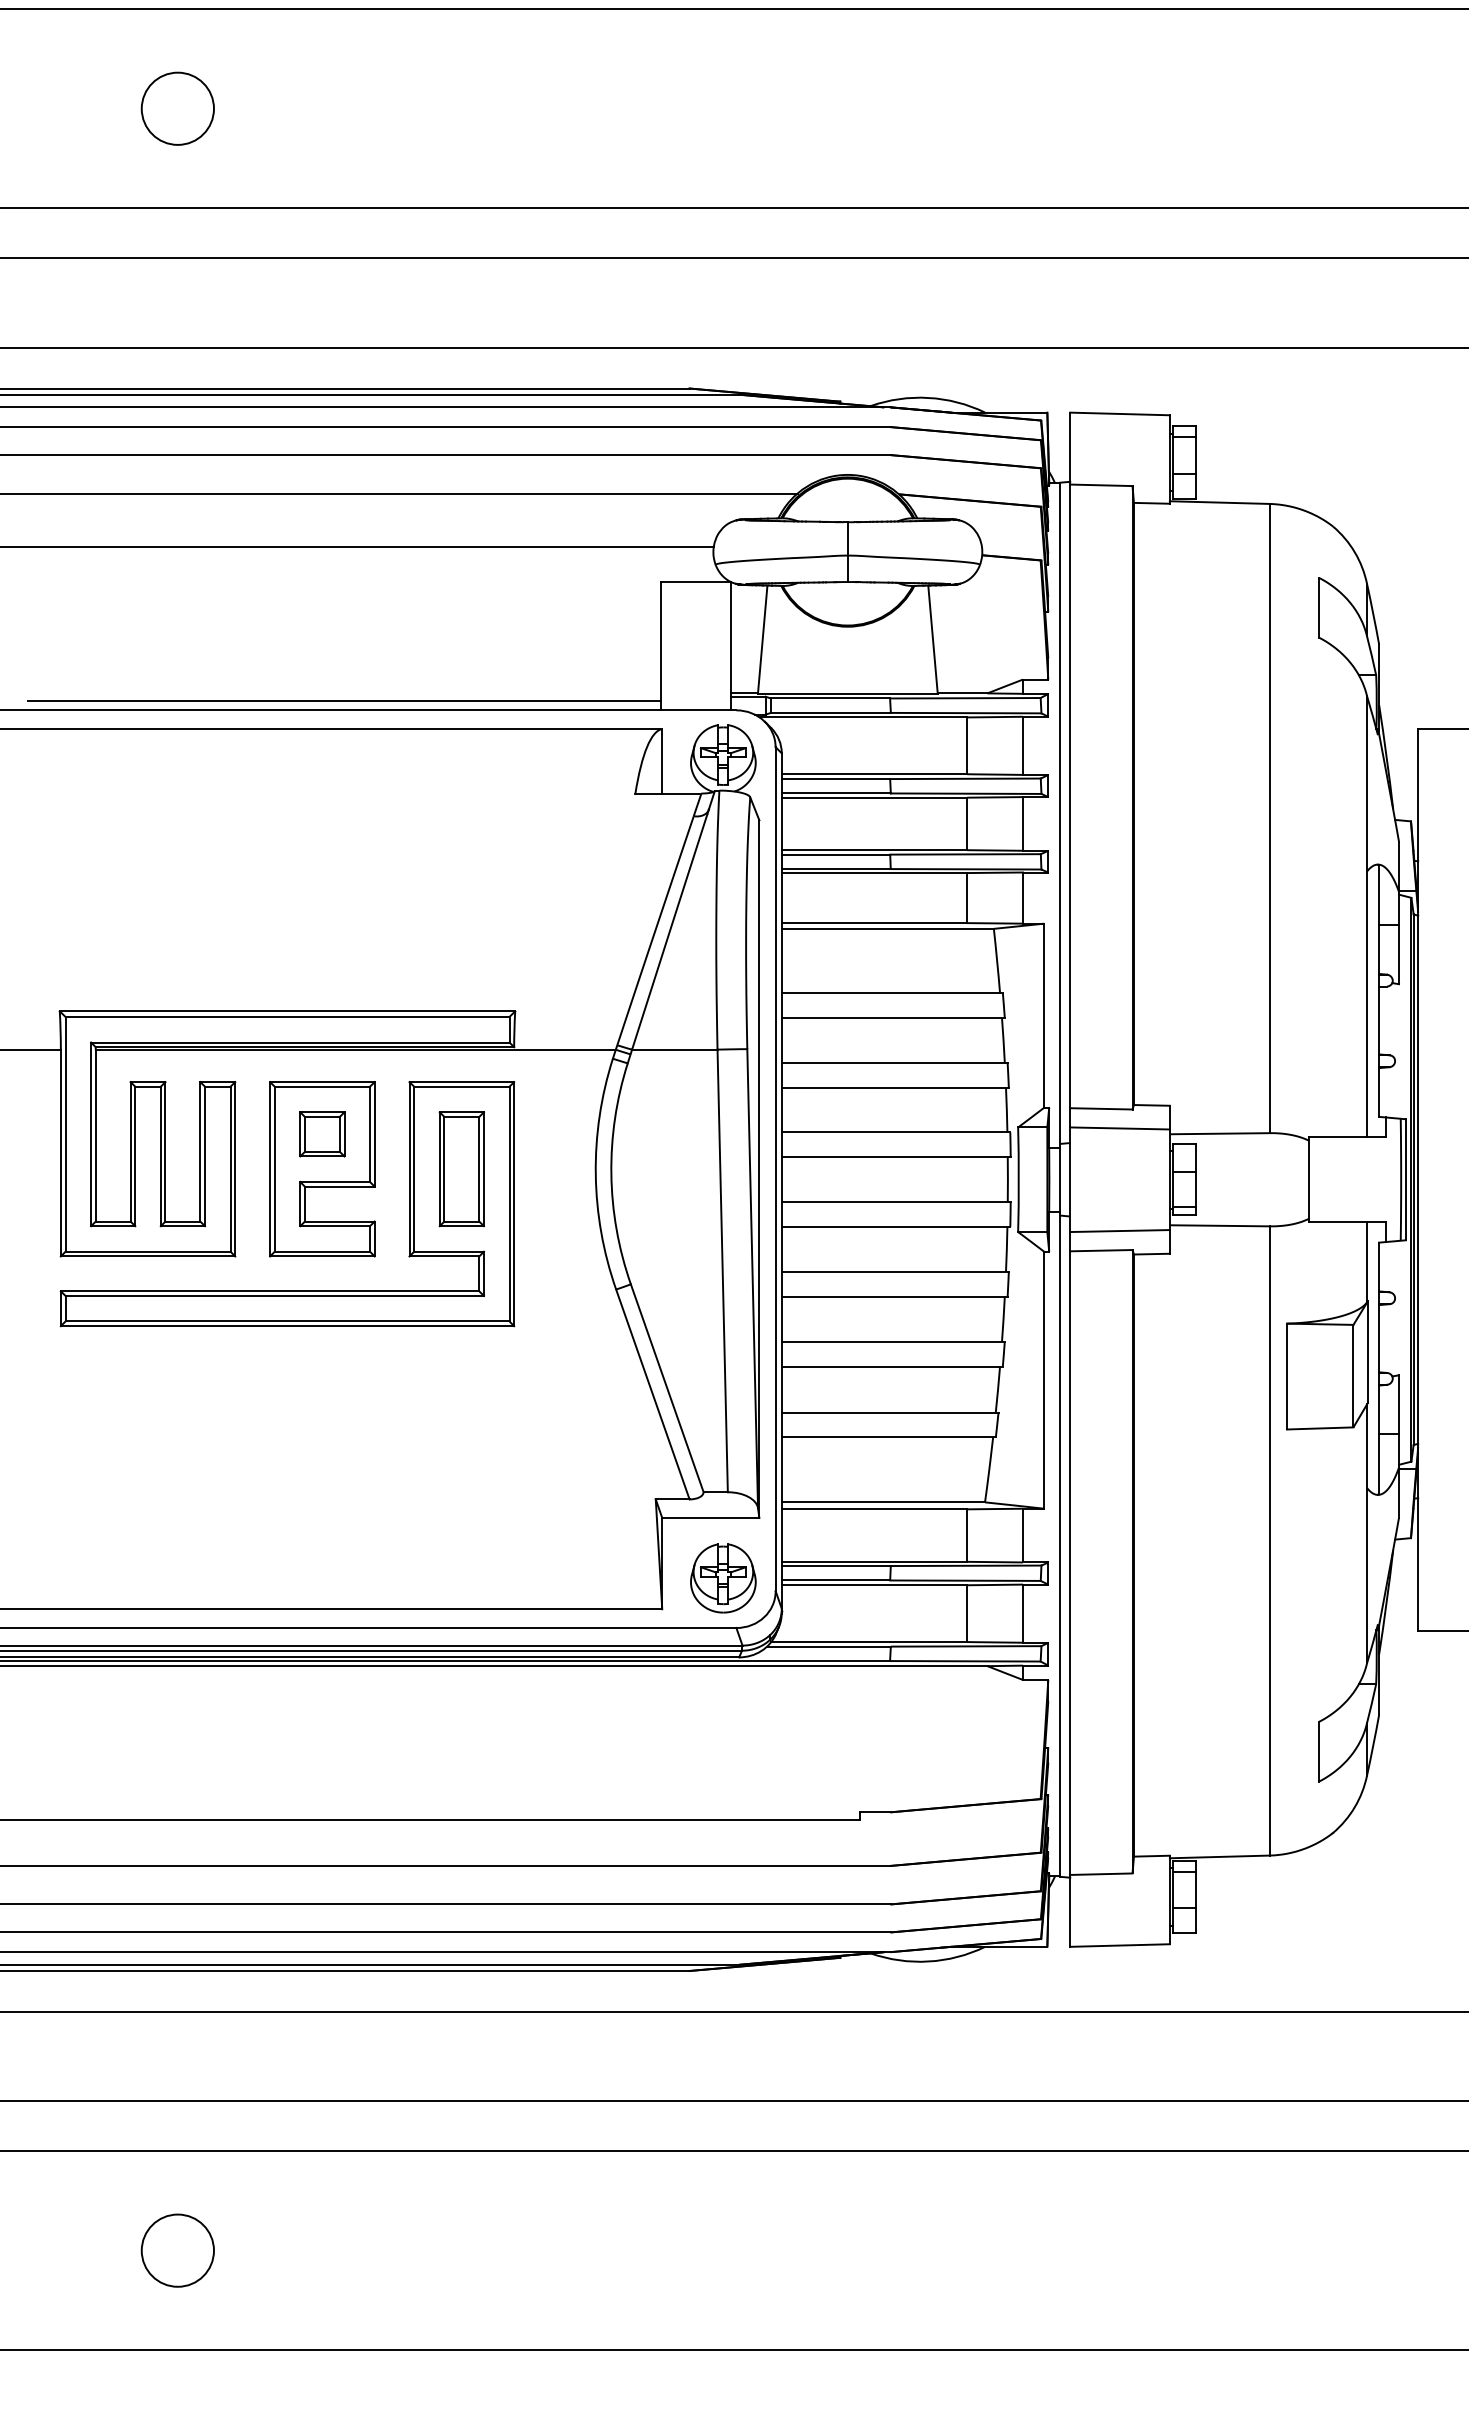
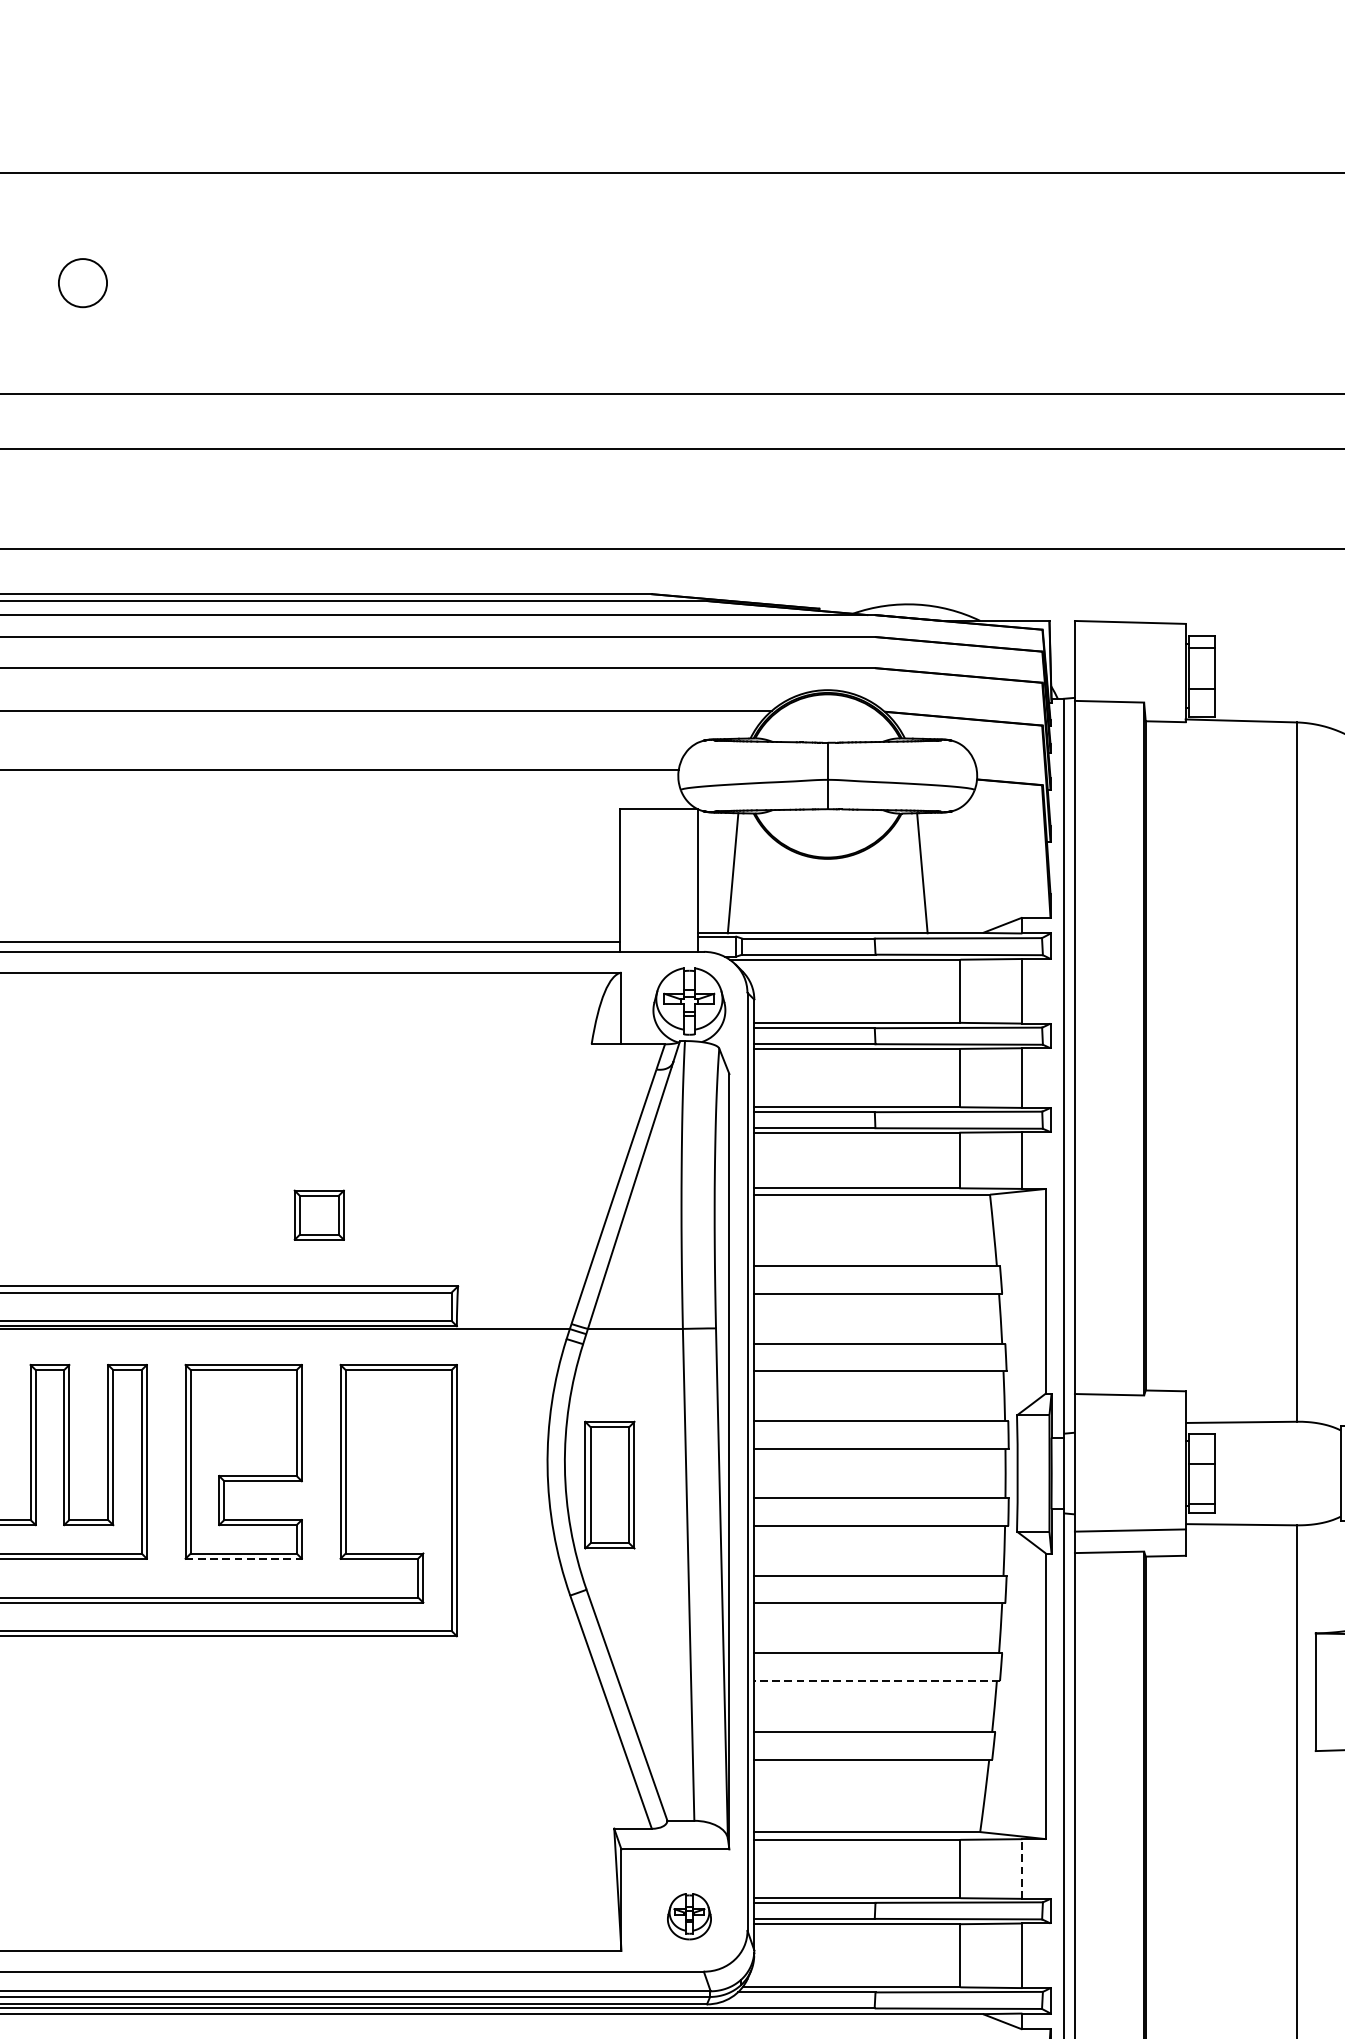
circle: (177, 108) -> (82, 282), size x0.6
line: (1119, 1128) -> (1129, 1416), removed
part: (322, 1134) -> (319, 1215), moved
part: (461, 1169) -> (609, 1485), moved
line: (322, 1256) -> (243, 1558), solid -> dashed
line: (892, 1366) -> (877, 1681), solid -> dashed
line: (1022, 1535) -> (1021, 1868), solid -> dashed
part: (723, 1578) -> (689, 1916), size x0.6

